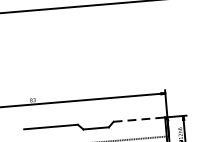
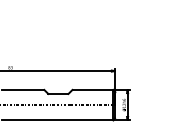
line: (140, 118) -> (93, 89), dashed -> solid

